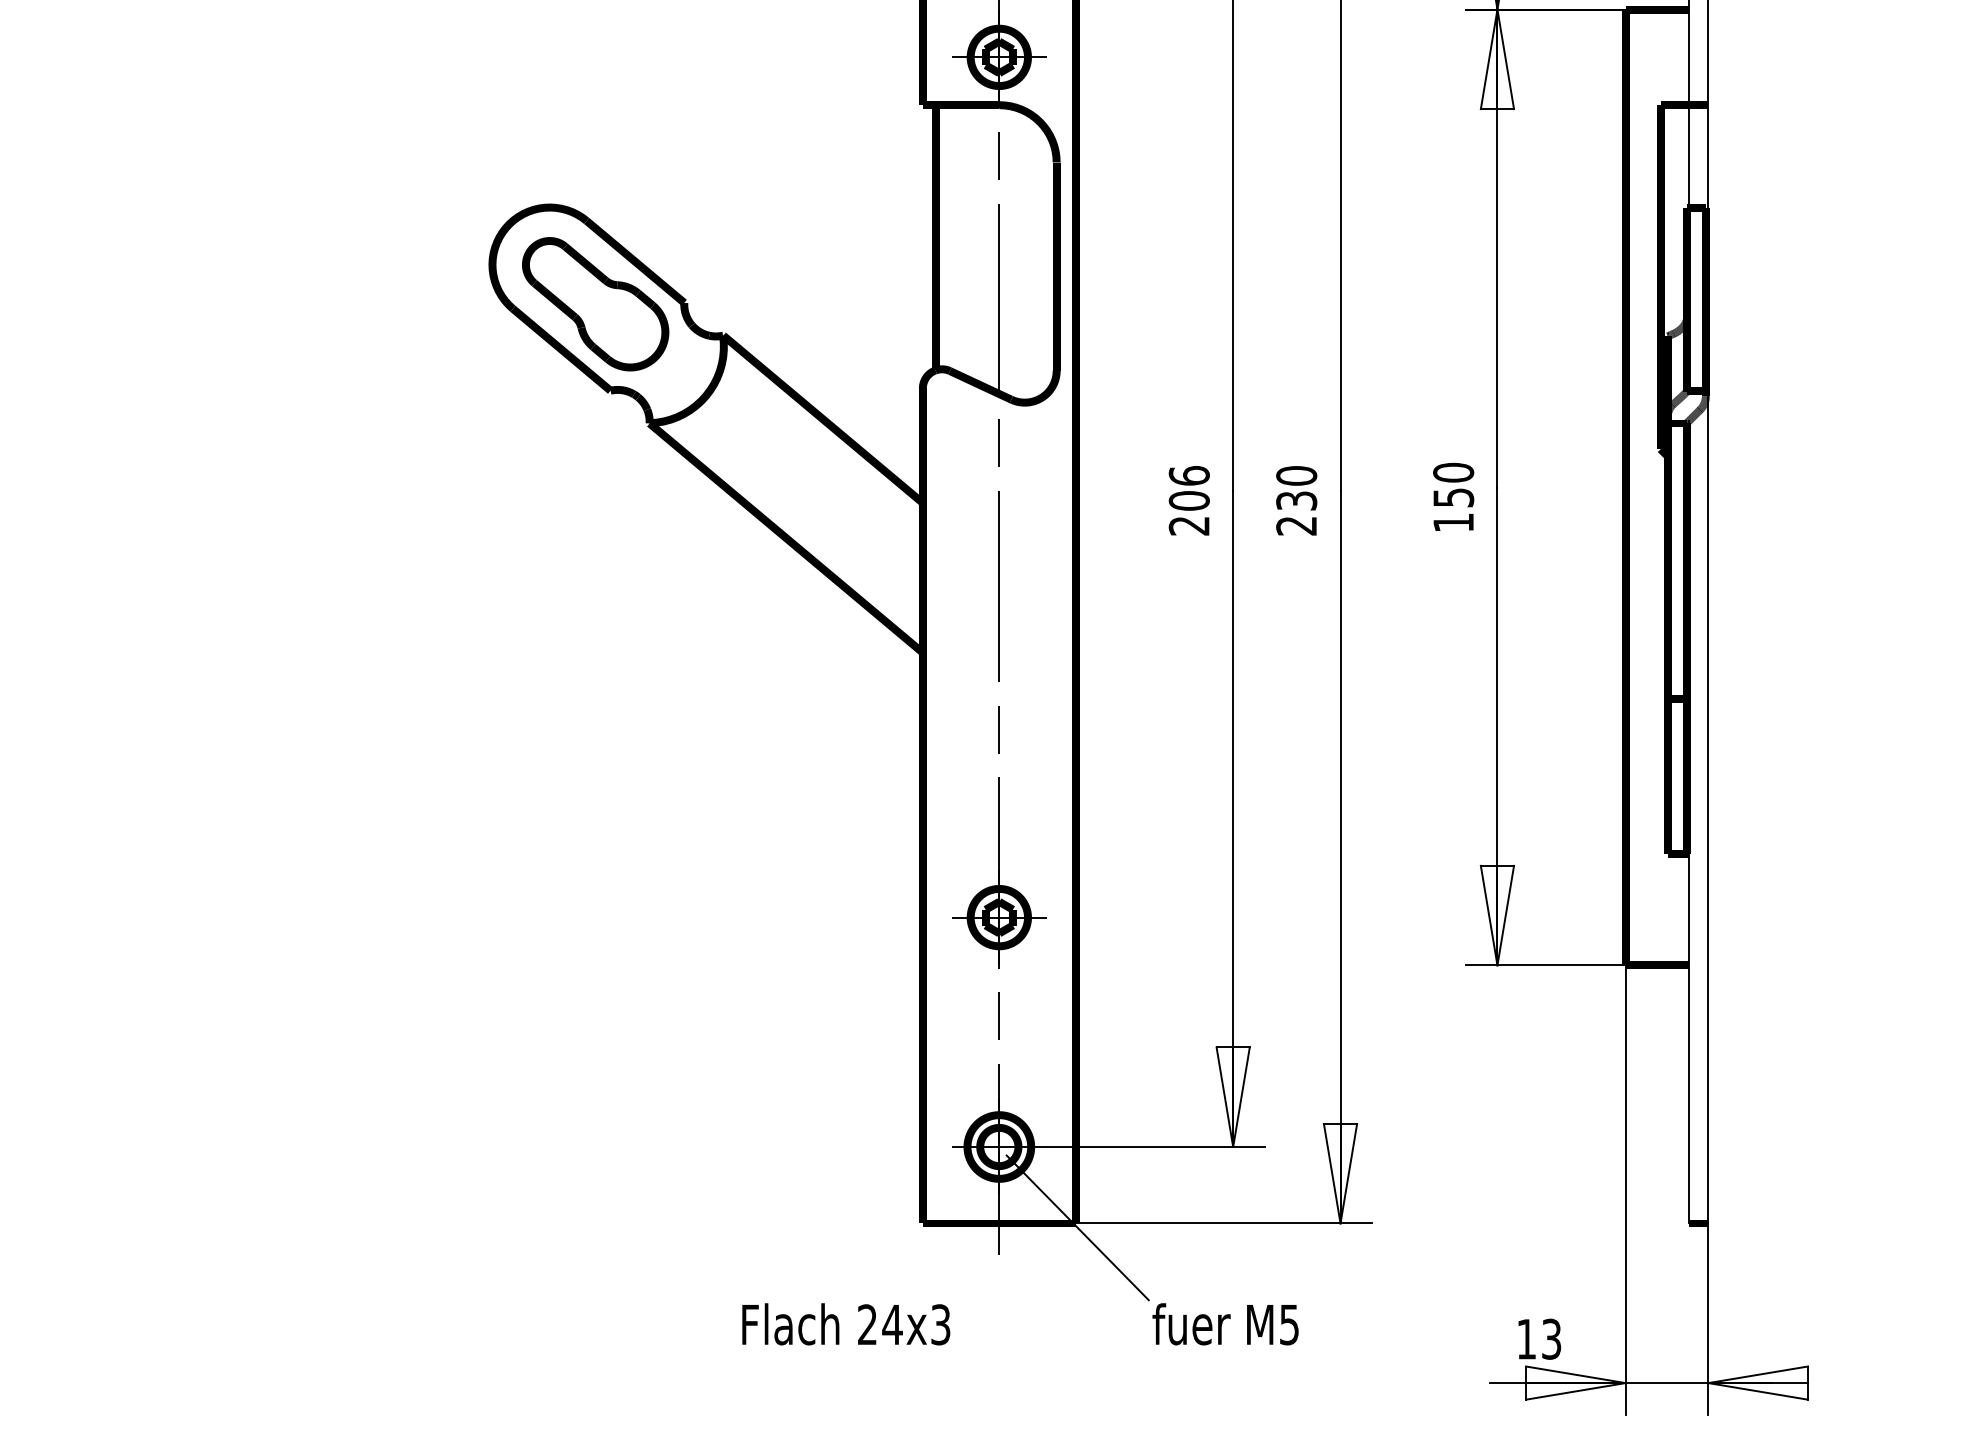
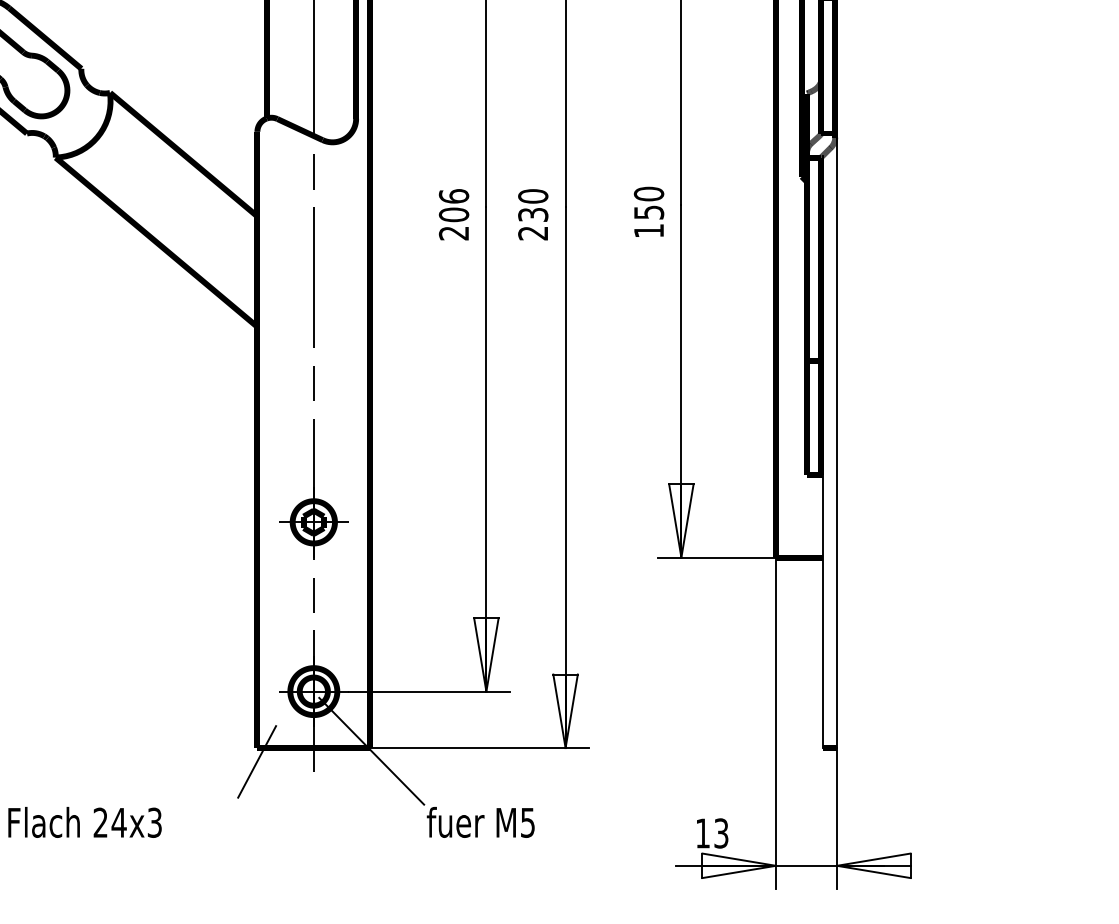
line: (922, 1241) -> (257, 761), added
text: (846, 1324) -> (85, 822), moved

